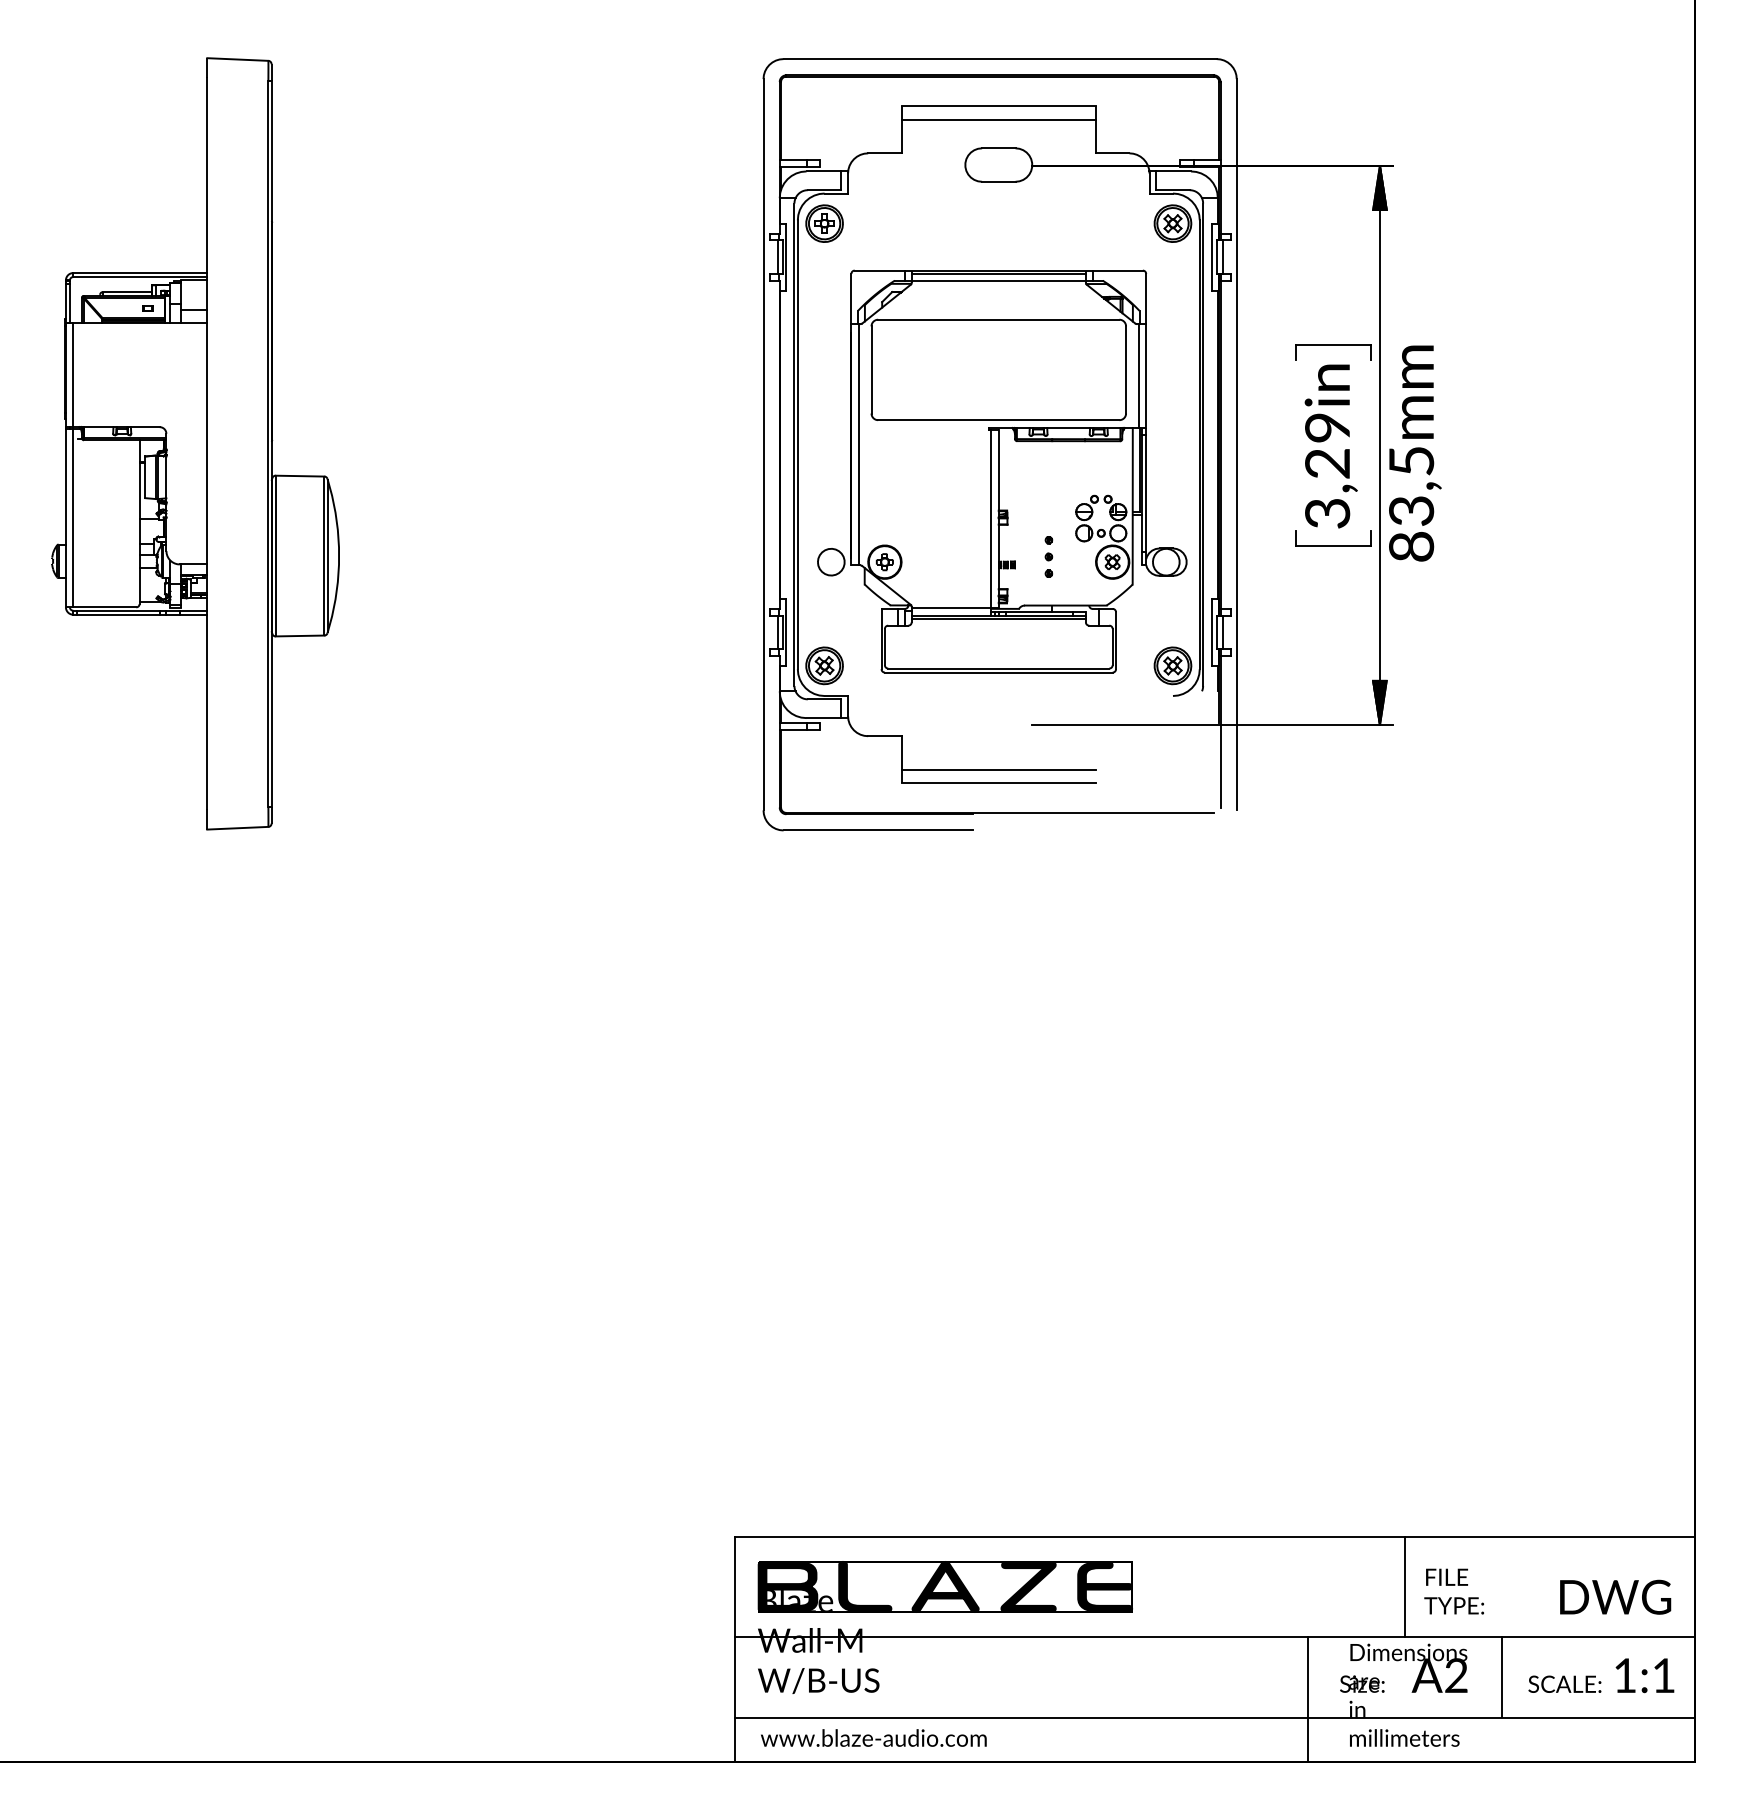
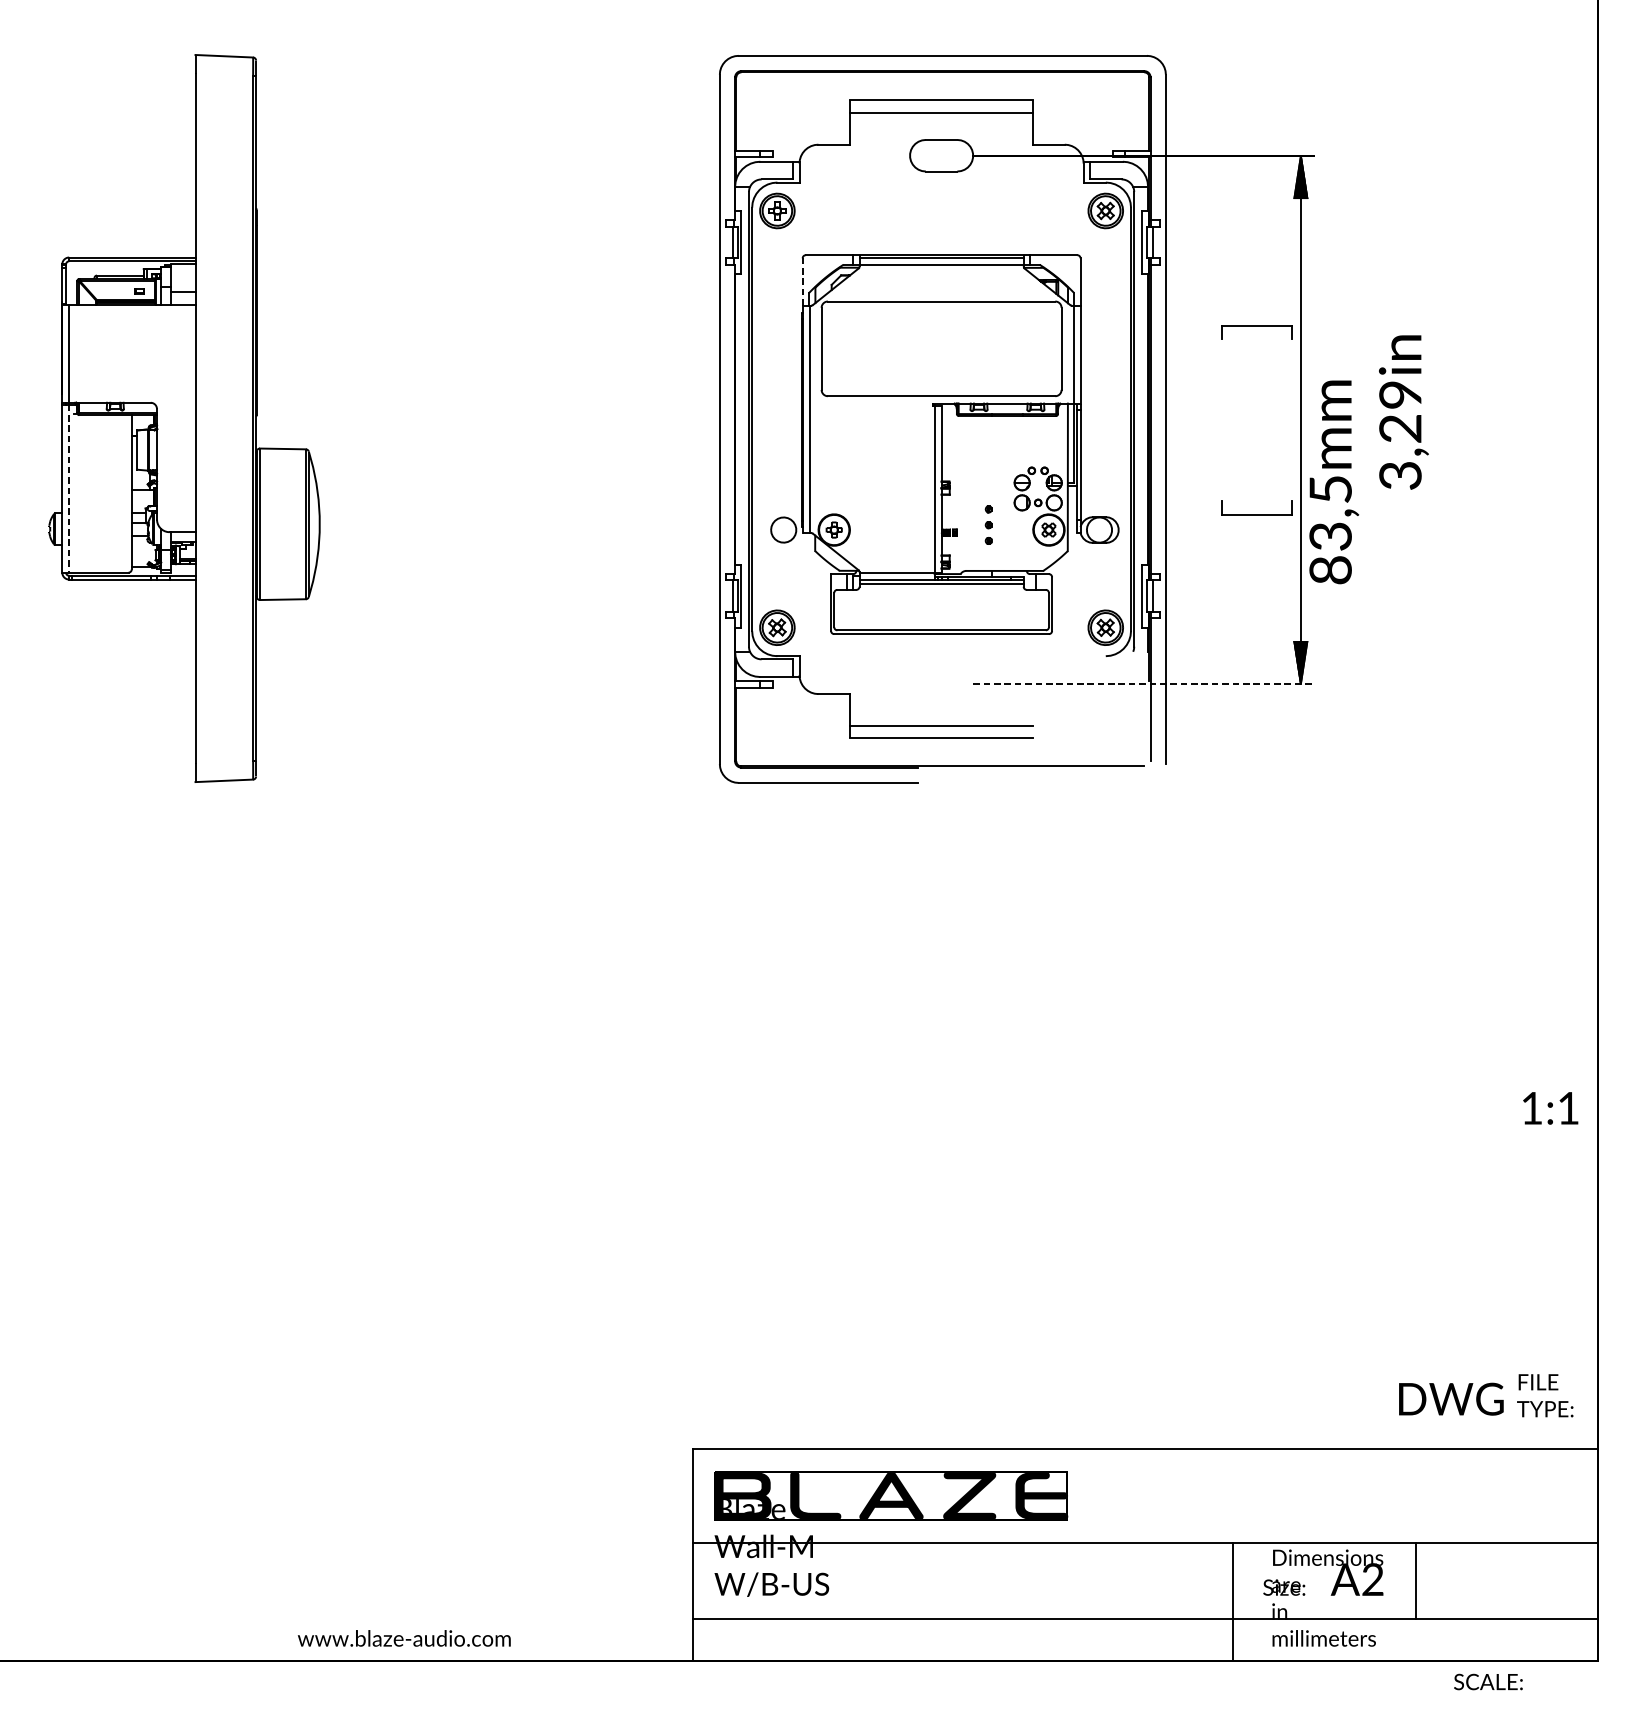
line: (851, 298) -> (802, 281), solid -> dashed
text: (1330, 446) -> (1403, 412), moved
text: (1415, 453) -> (1334, 482), moved
line: (73, 518) -> (69, 488), solid -> dashed
line: (1213, 725) -> (1143, 684), solid -> dashed
line: (1404, 1586) -> (1324, 1495), removed
text: (1453, 1591) -> (1544, 1395), moved
text: (1615, 1596) -> (1451, 1398), moved
text: (1644, 1675) -> (1550, 1108), moved
text: (1564, 1683) -> (1488, 1681), moved
text: (873, 1737) -> (404, 1637), moved

